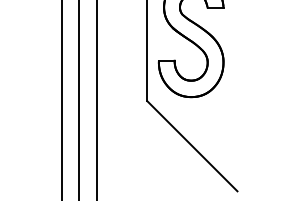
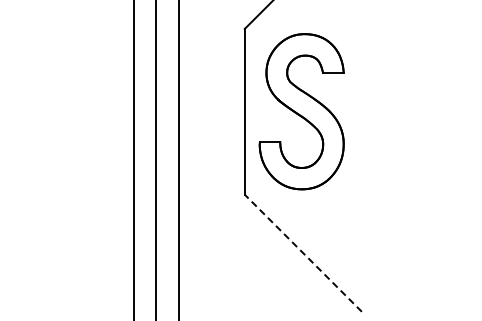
line: (192, 146) -> (303, 253), solid -> dashed

